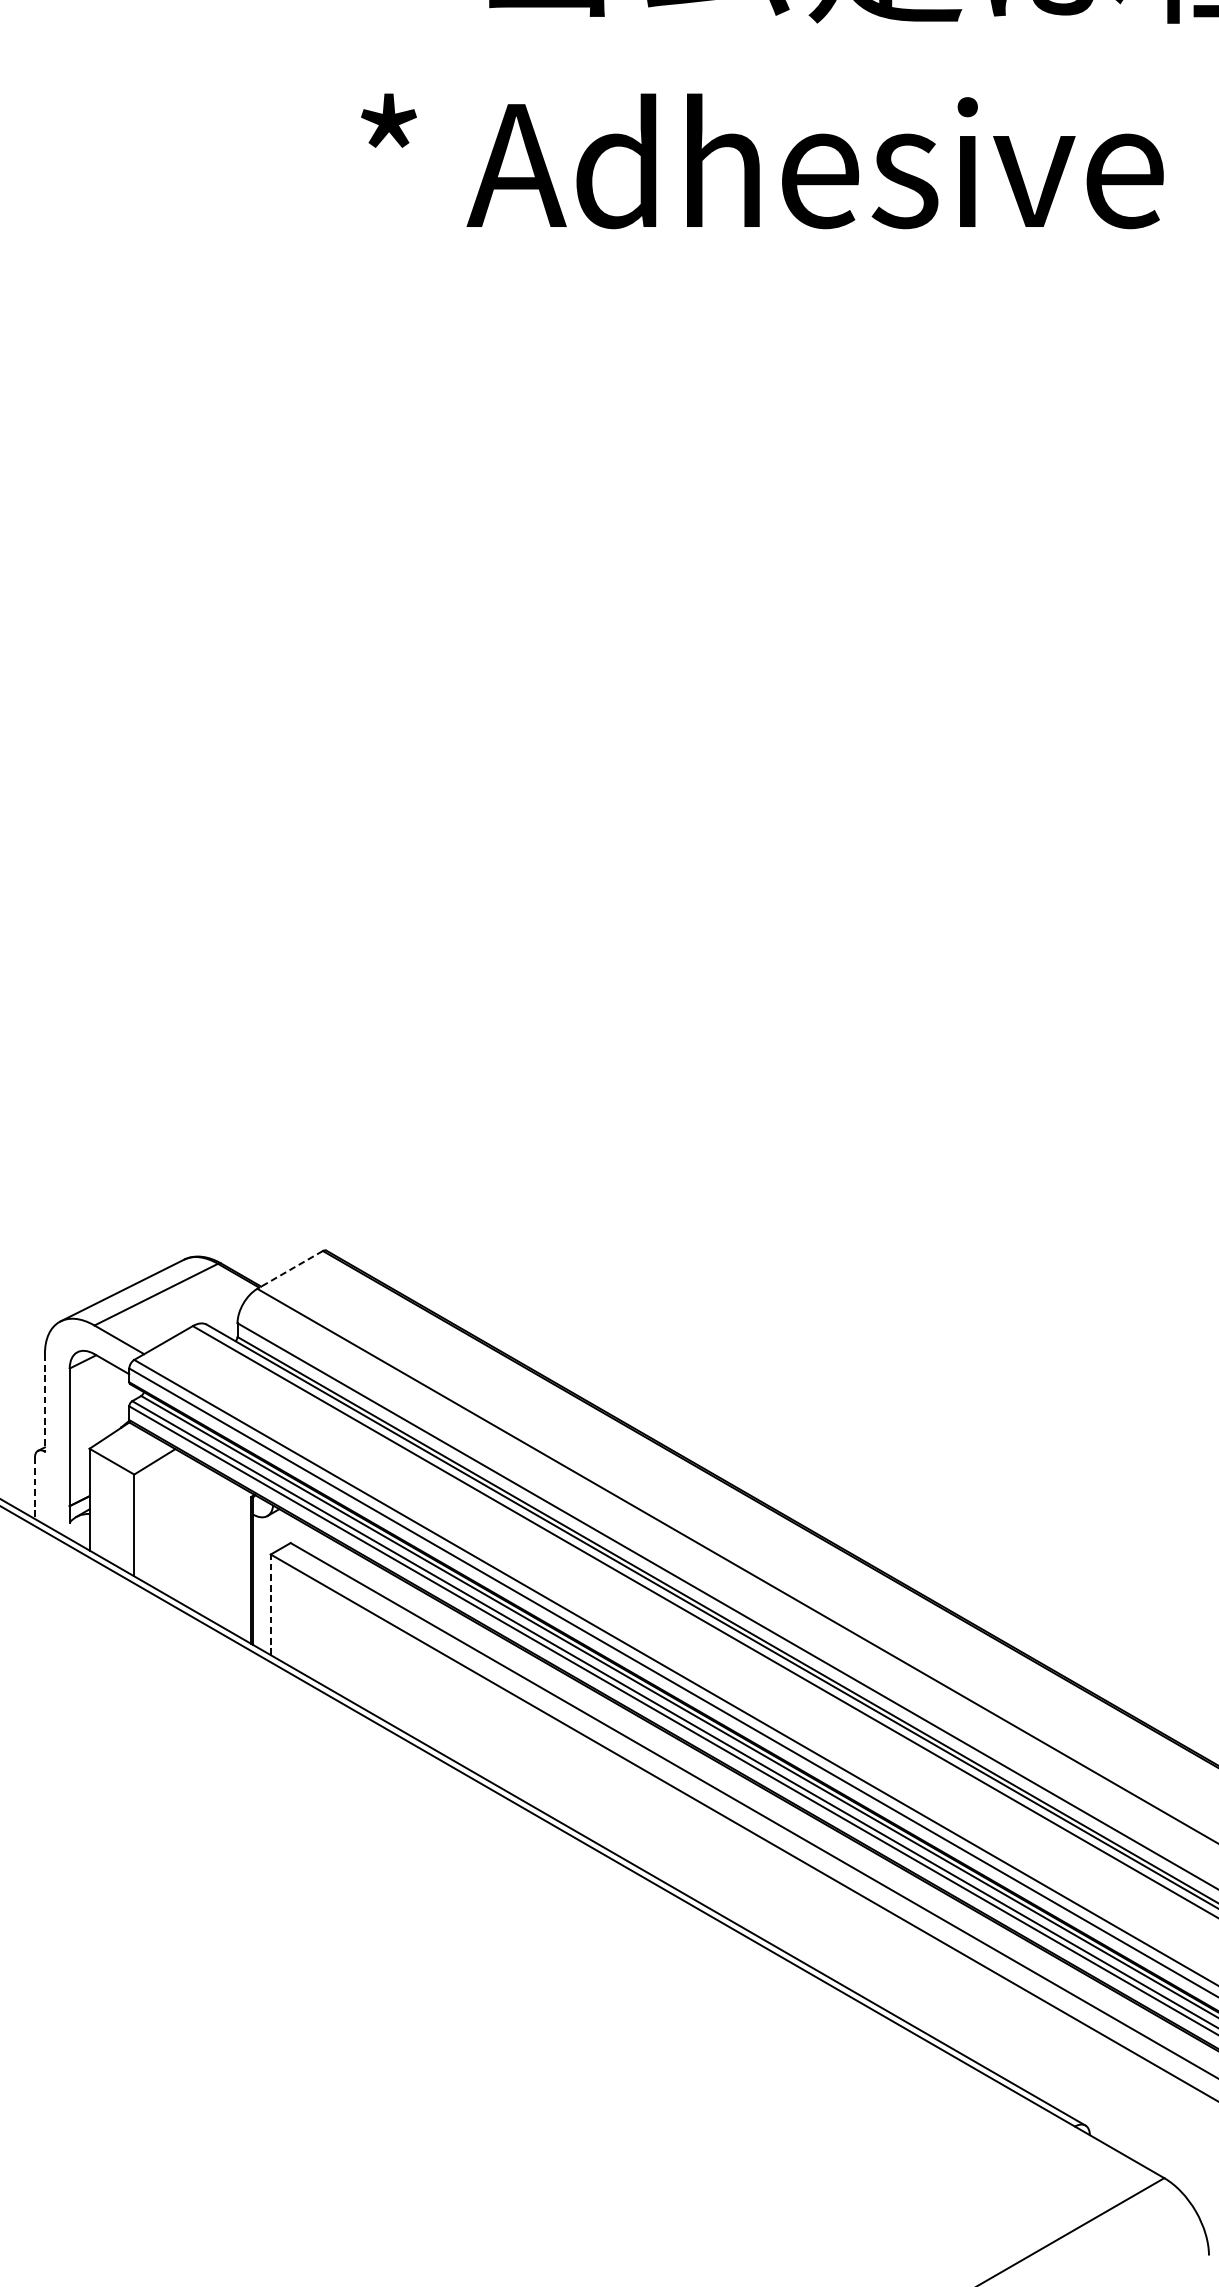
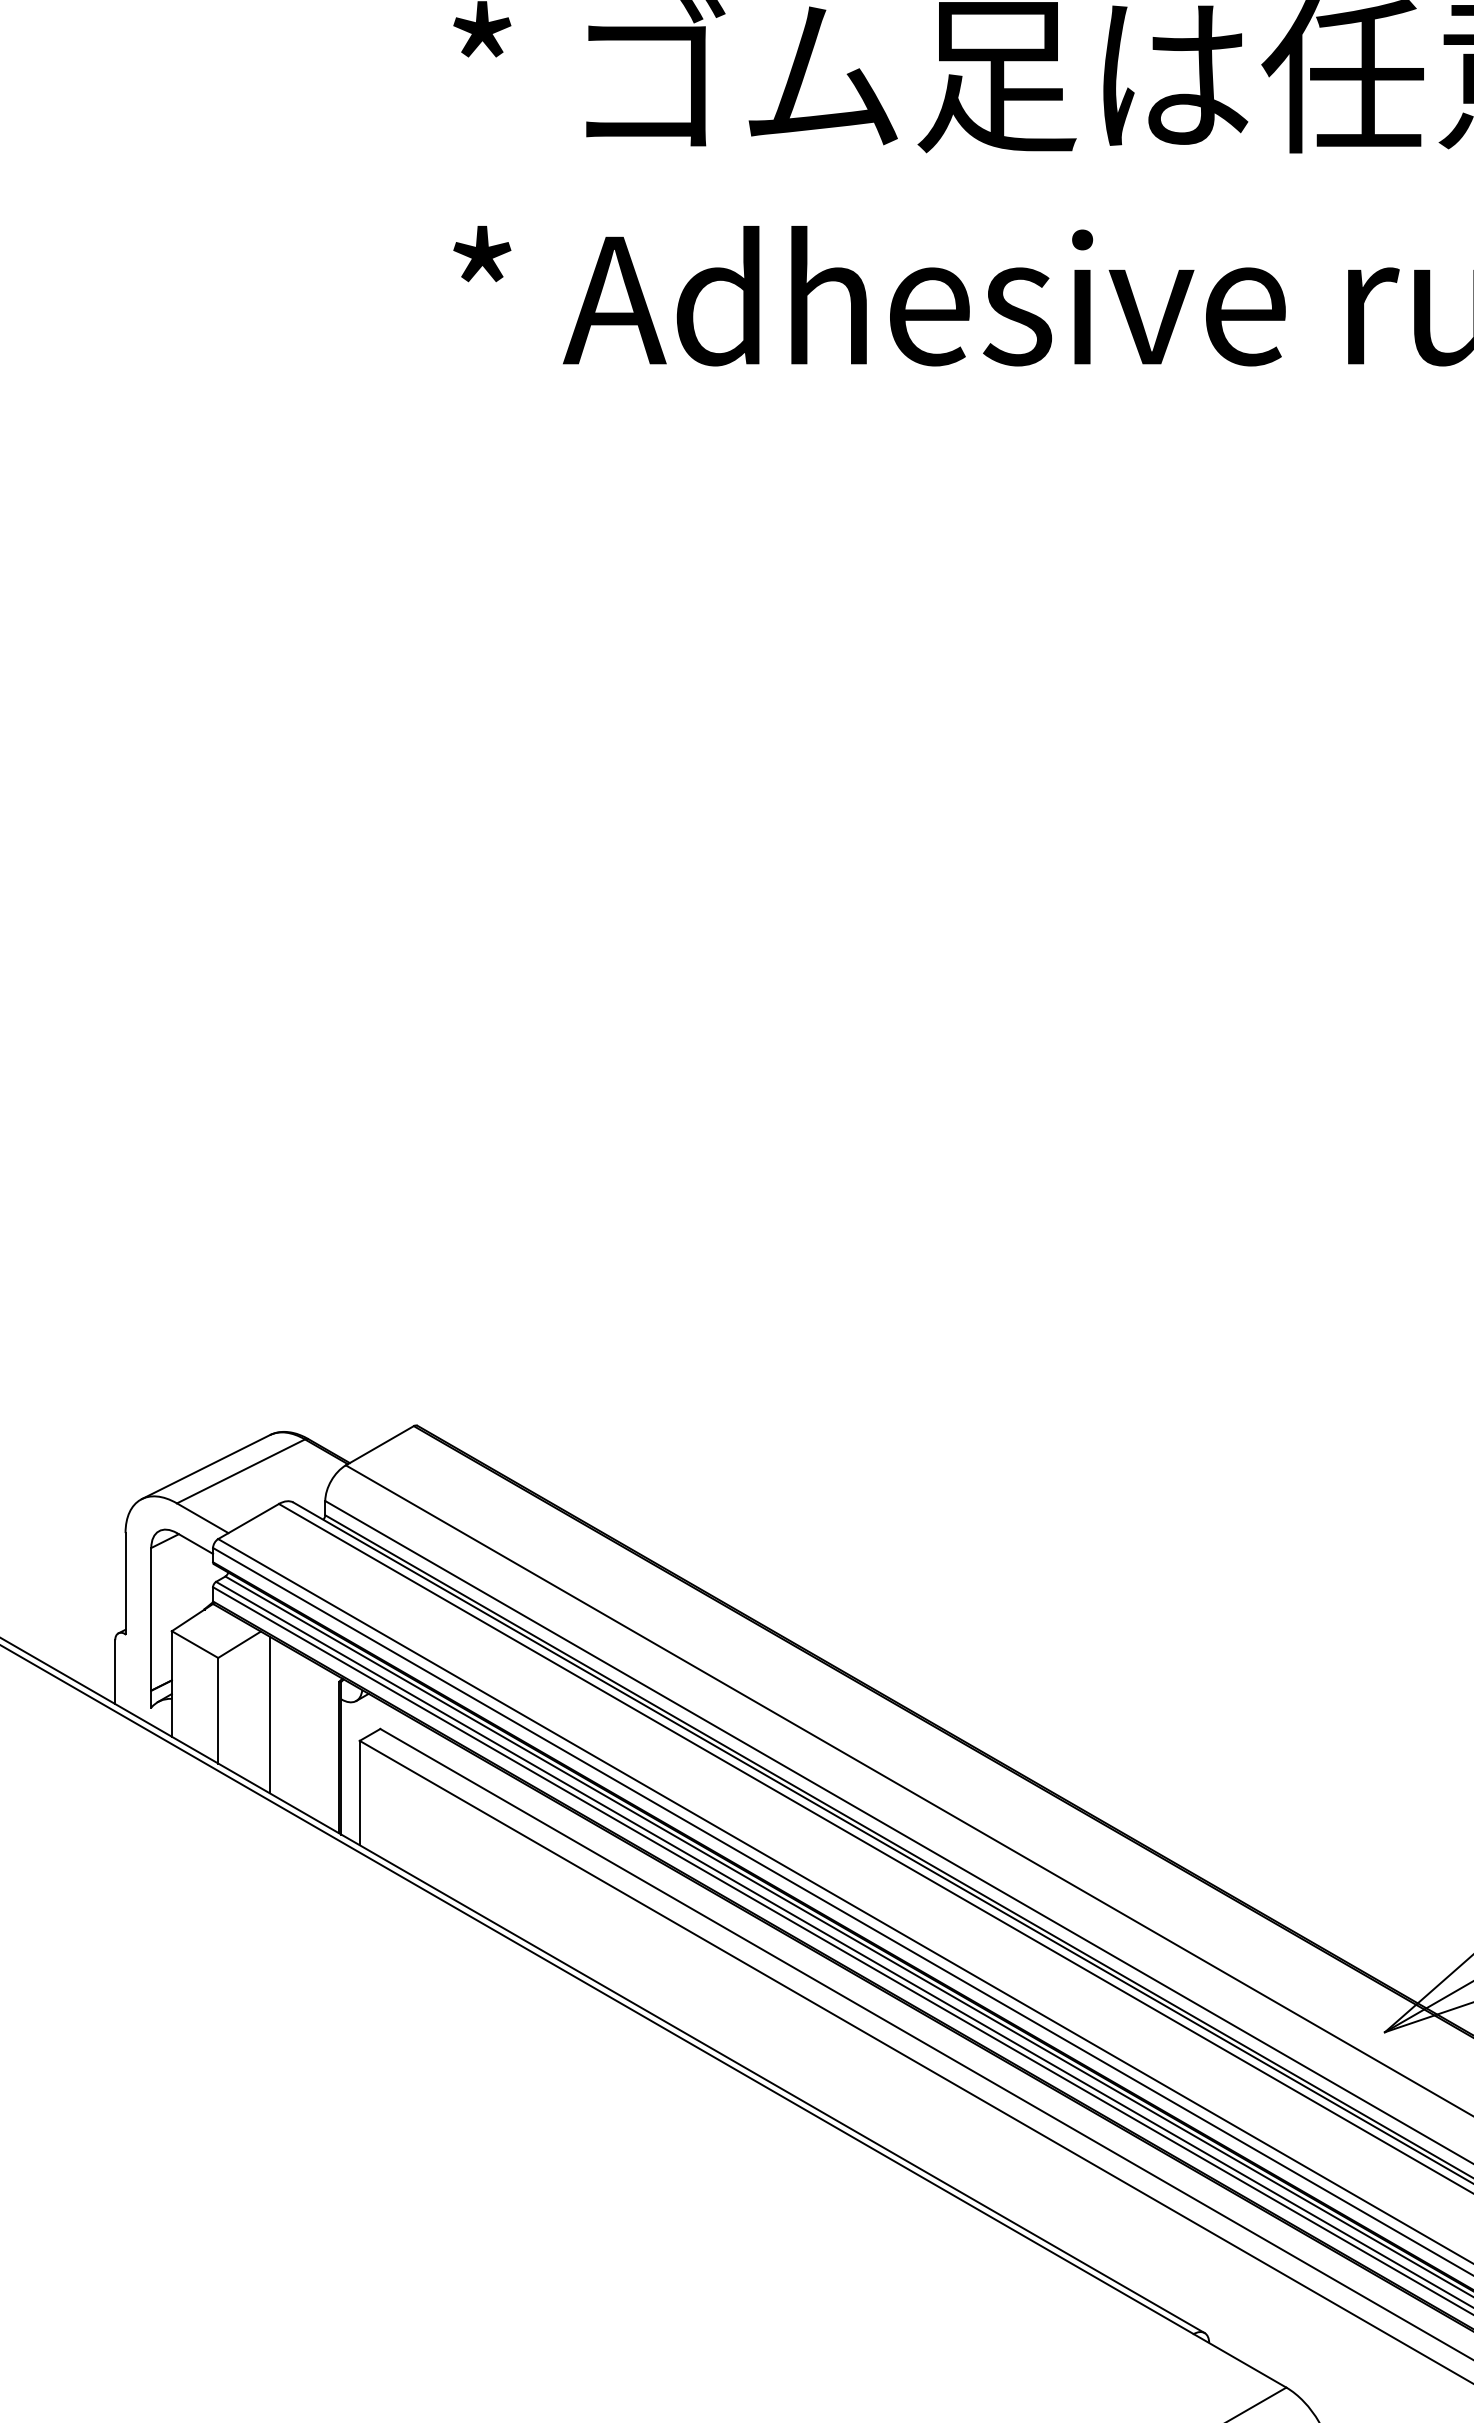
line: (289, 1269) -> (379, 1445), dashed -> solid
line: (44, 1402) -> (125, 1583), dashed -> solid
line: (35, 1488) -> (115, 1672), dashed -> solid
line: (183, 1529) -> (269, 1714), added
line: (270, 1604) -> (359, 1792), dashed -> solid

